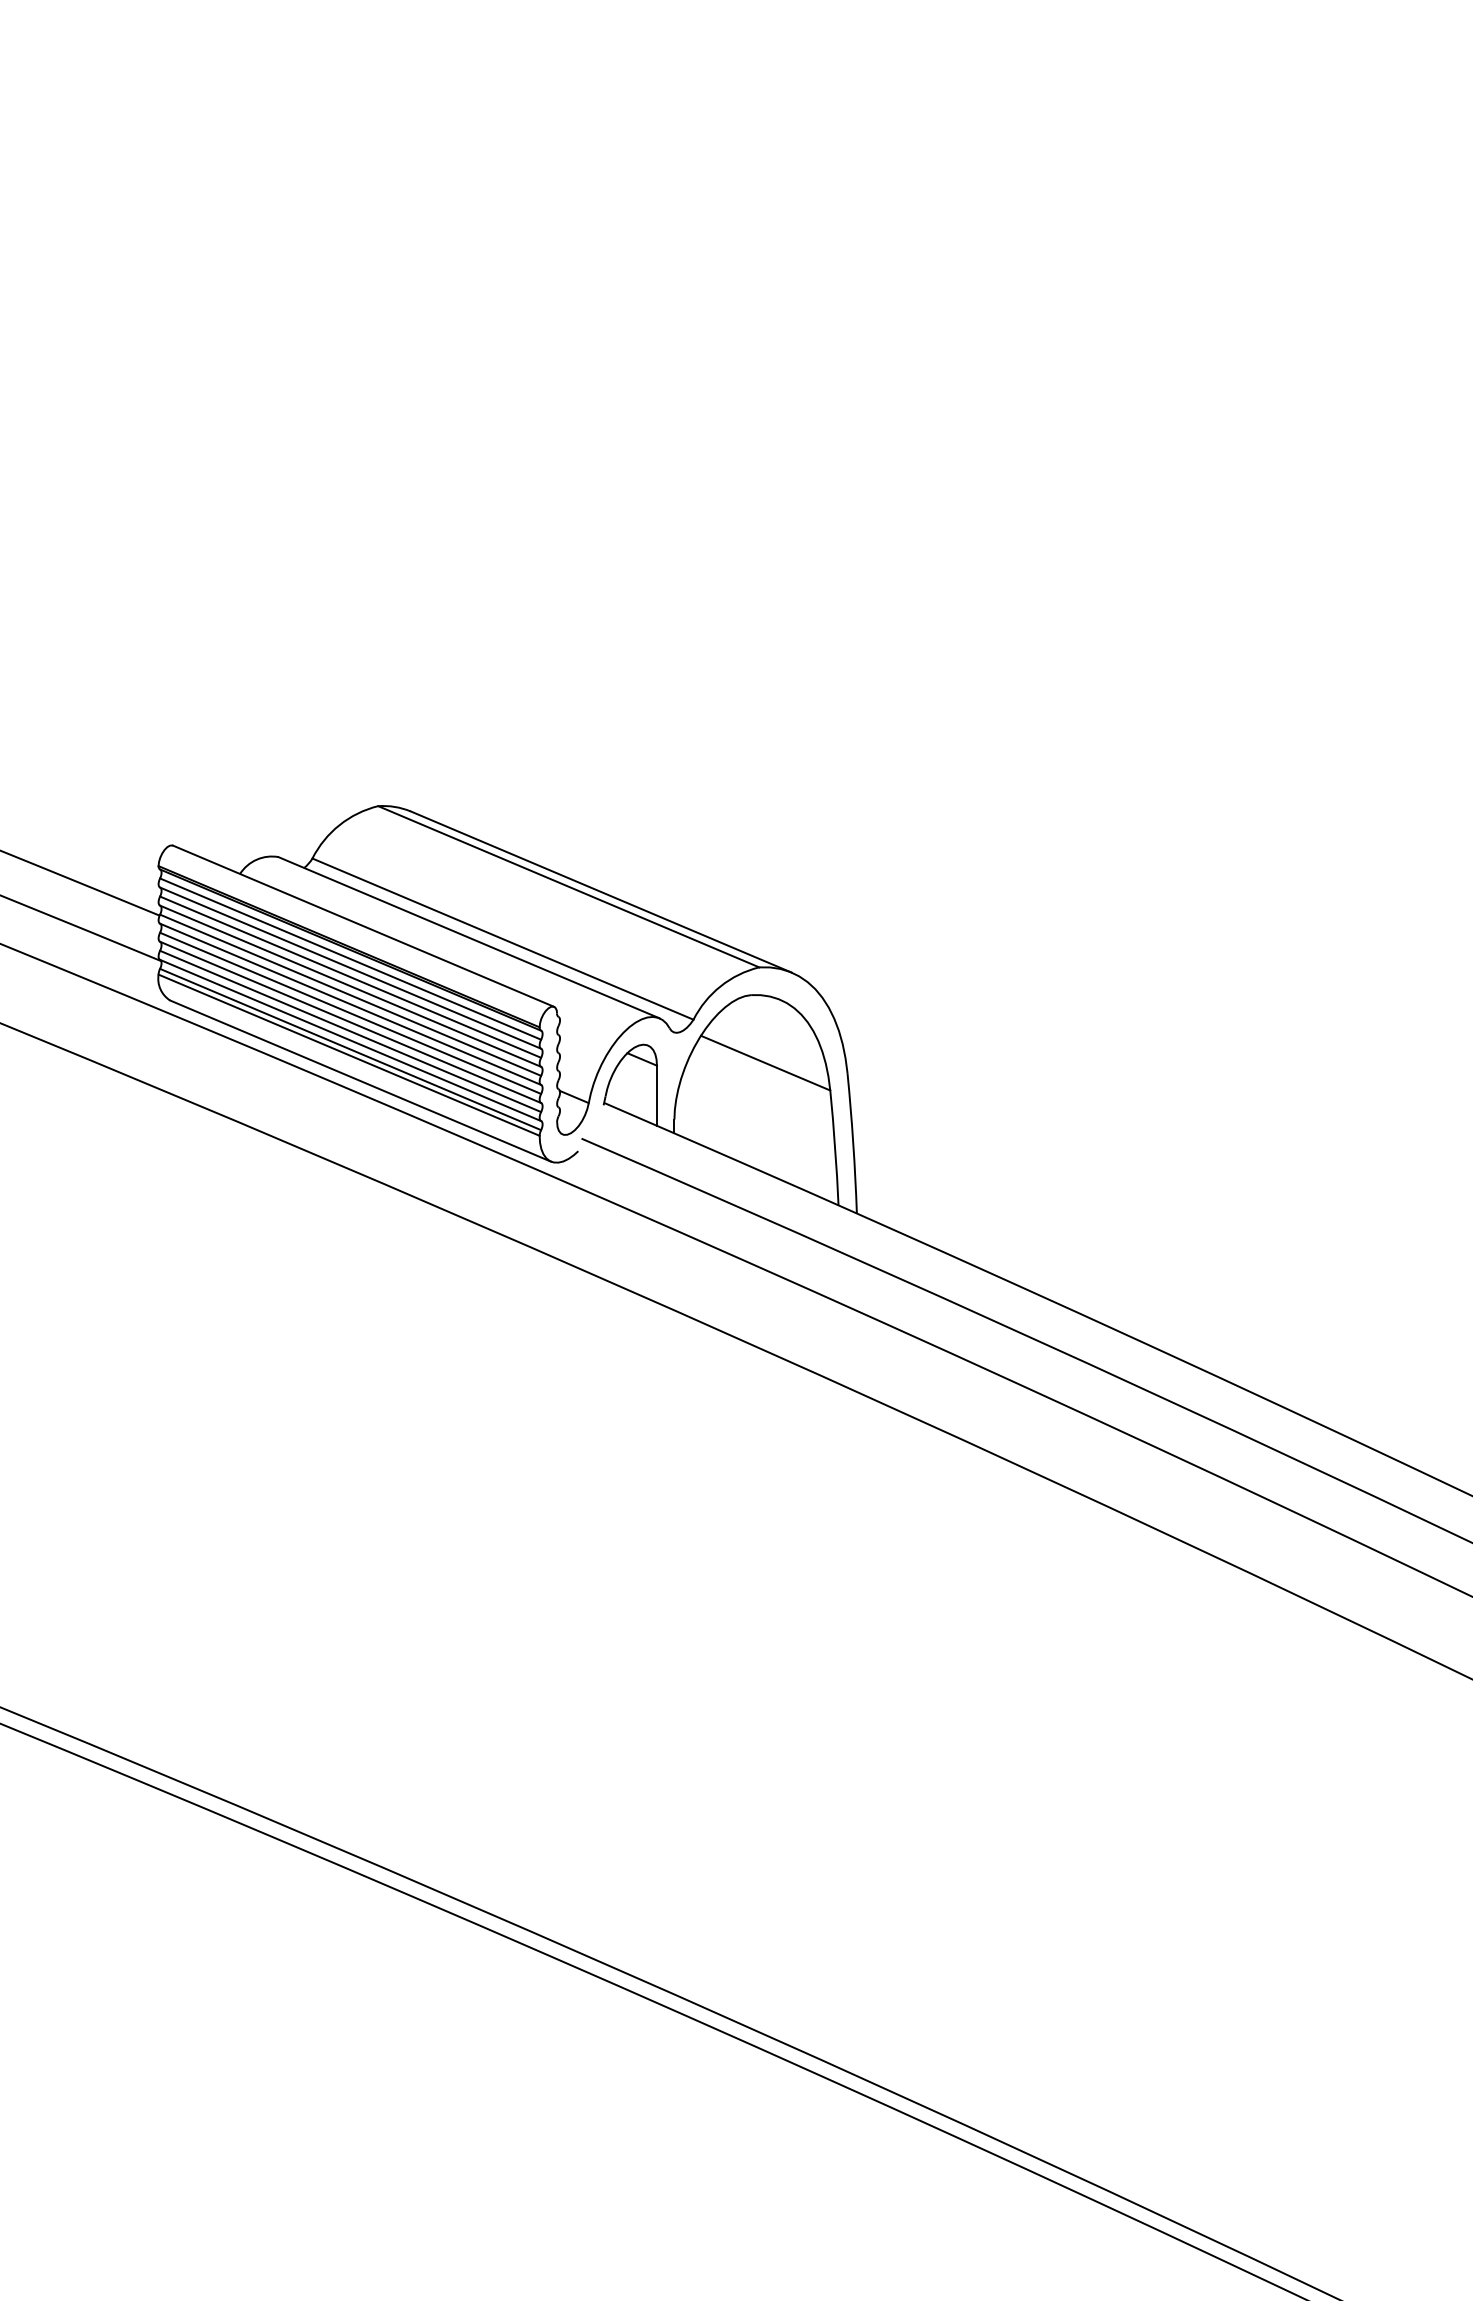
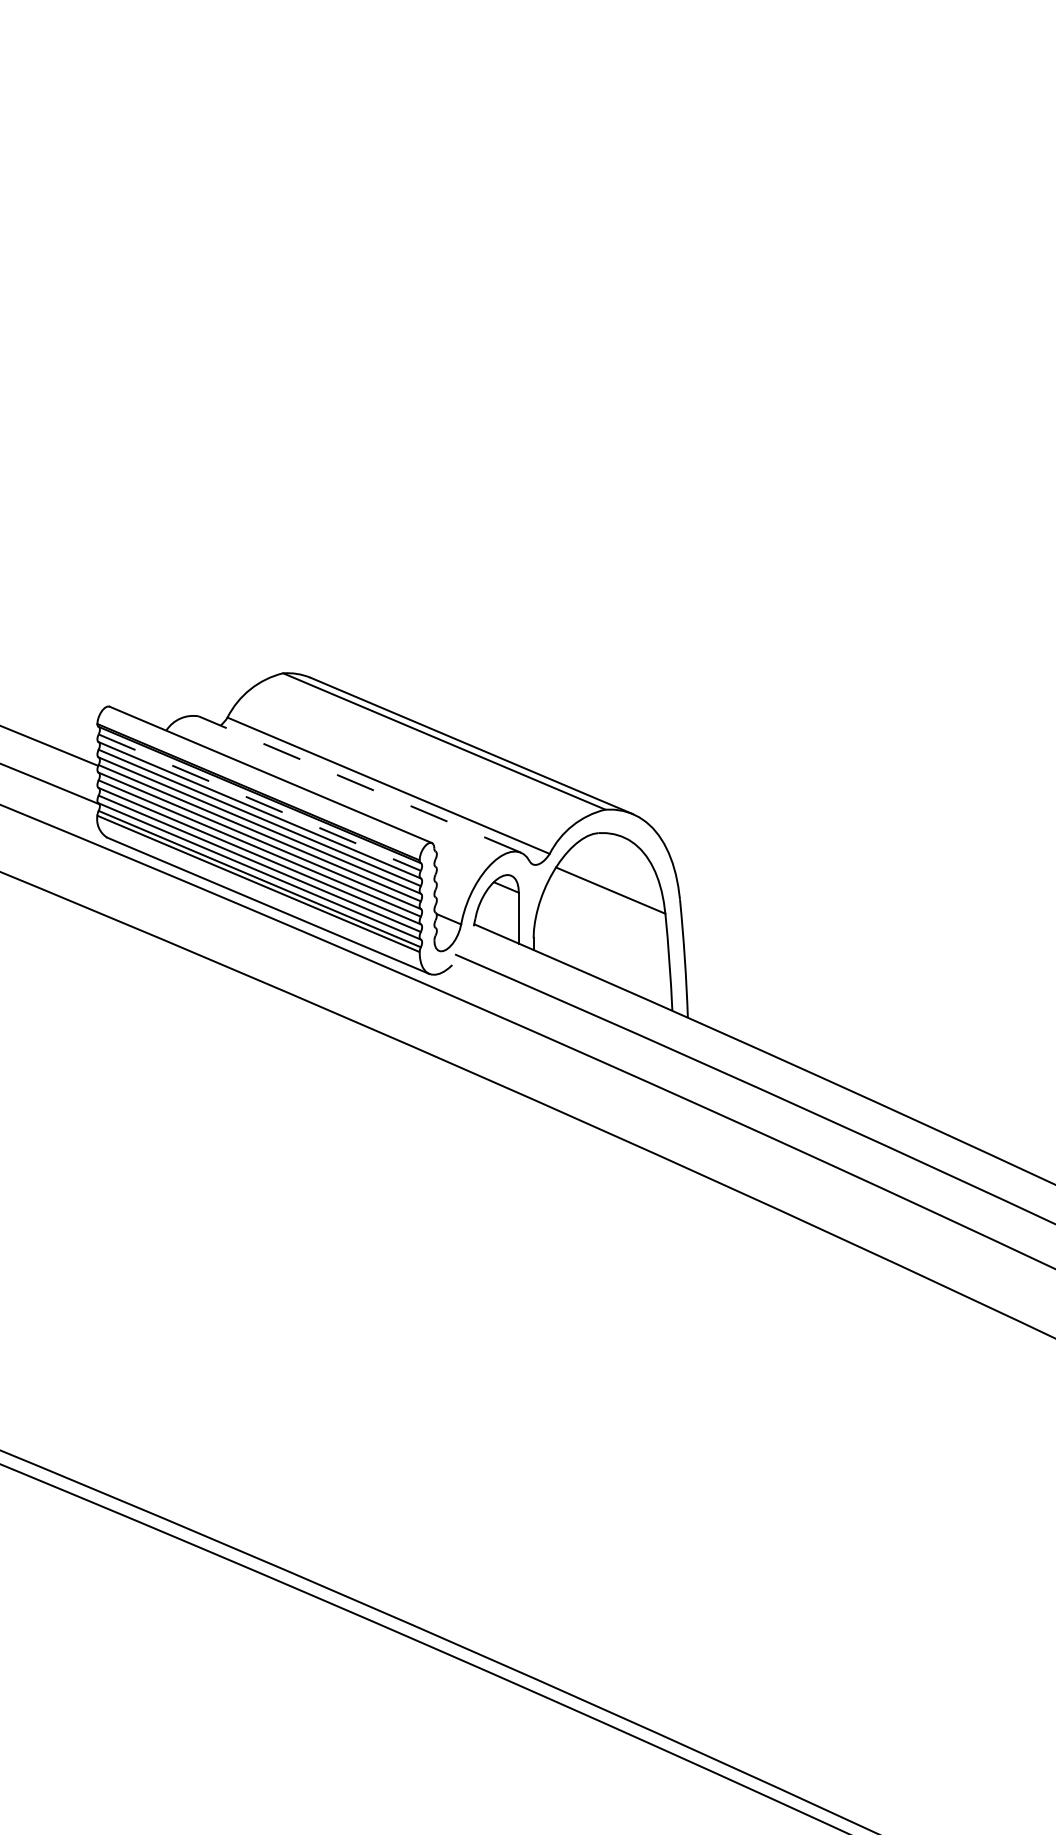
line: (469, 937) -> (360, 784), solid -> dashed
line: (350, 959) -> (259, 802), solid -> dashed

